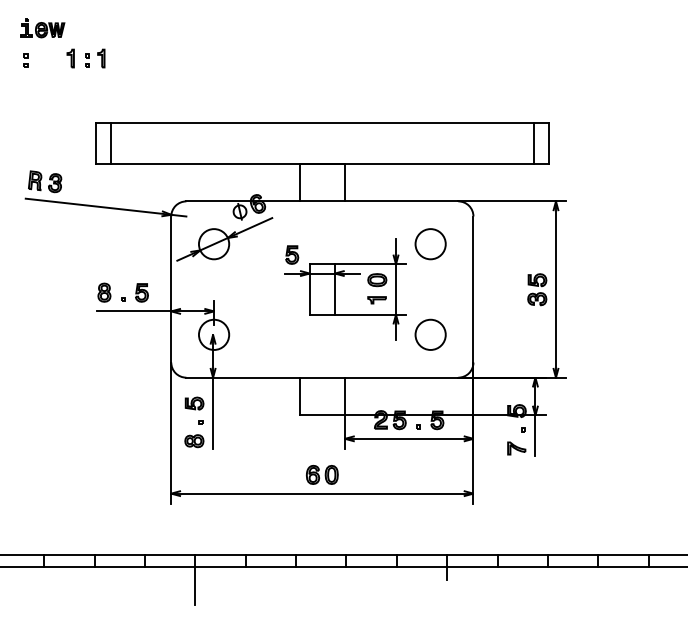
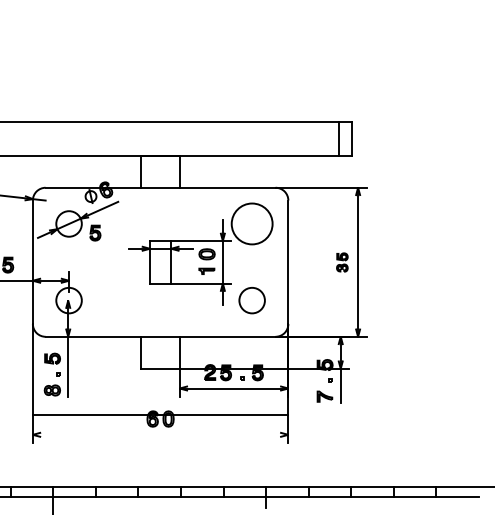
circle: (430, 244) -> (252, 224), size x1.6
part: (292, 254) -> (95, 232), moved
part: (537, 289) -> (342, 262), size x0.7
line: (322, 493) -> (160, 415), moved

